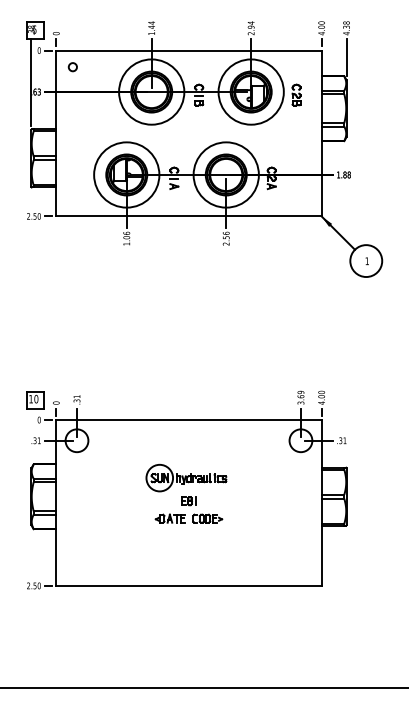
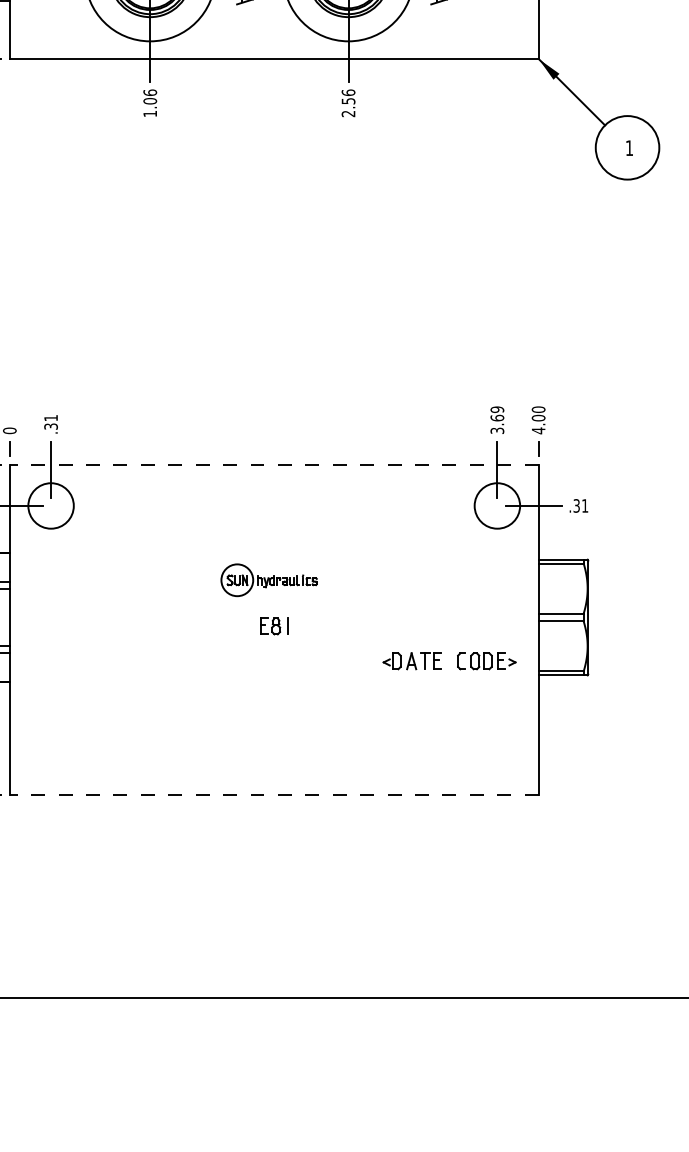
line: (188, 420) -> (273, 465), solid -> dashed
part: (186, 477) -> (269, 579), size x0.6
part: (188, 518) -> (448, 660), moved
line: (188, 585) -> (273, 794), solid -> dashed

